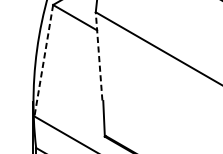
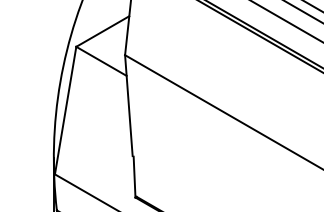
line: (98, 56) -> (128, 105), dashed -> solid
line: (43, 60) -> (65, 110), dashed -> solid

